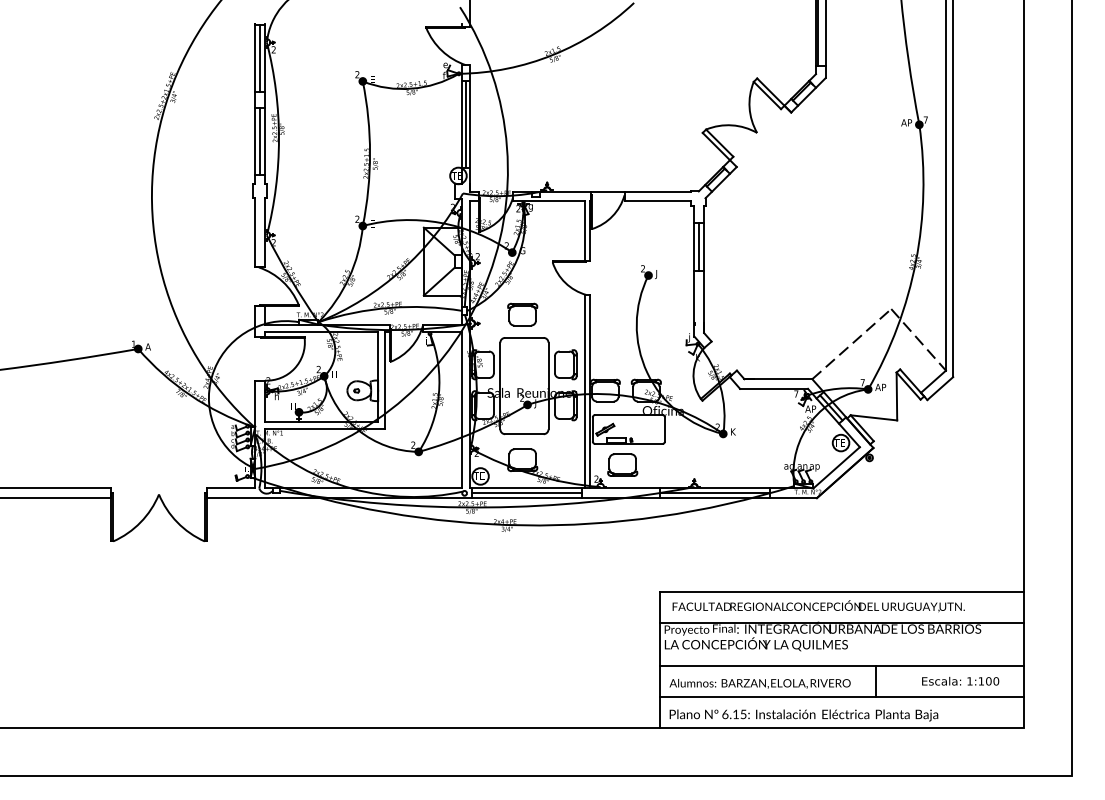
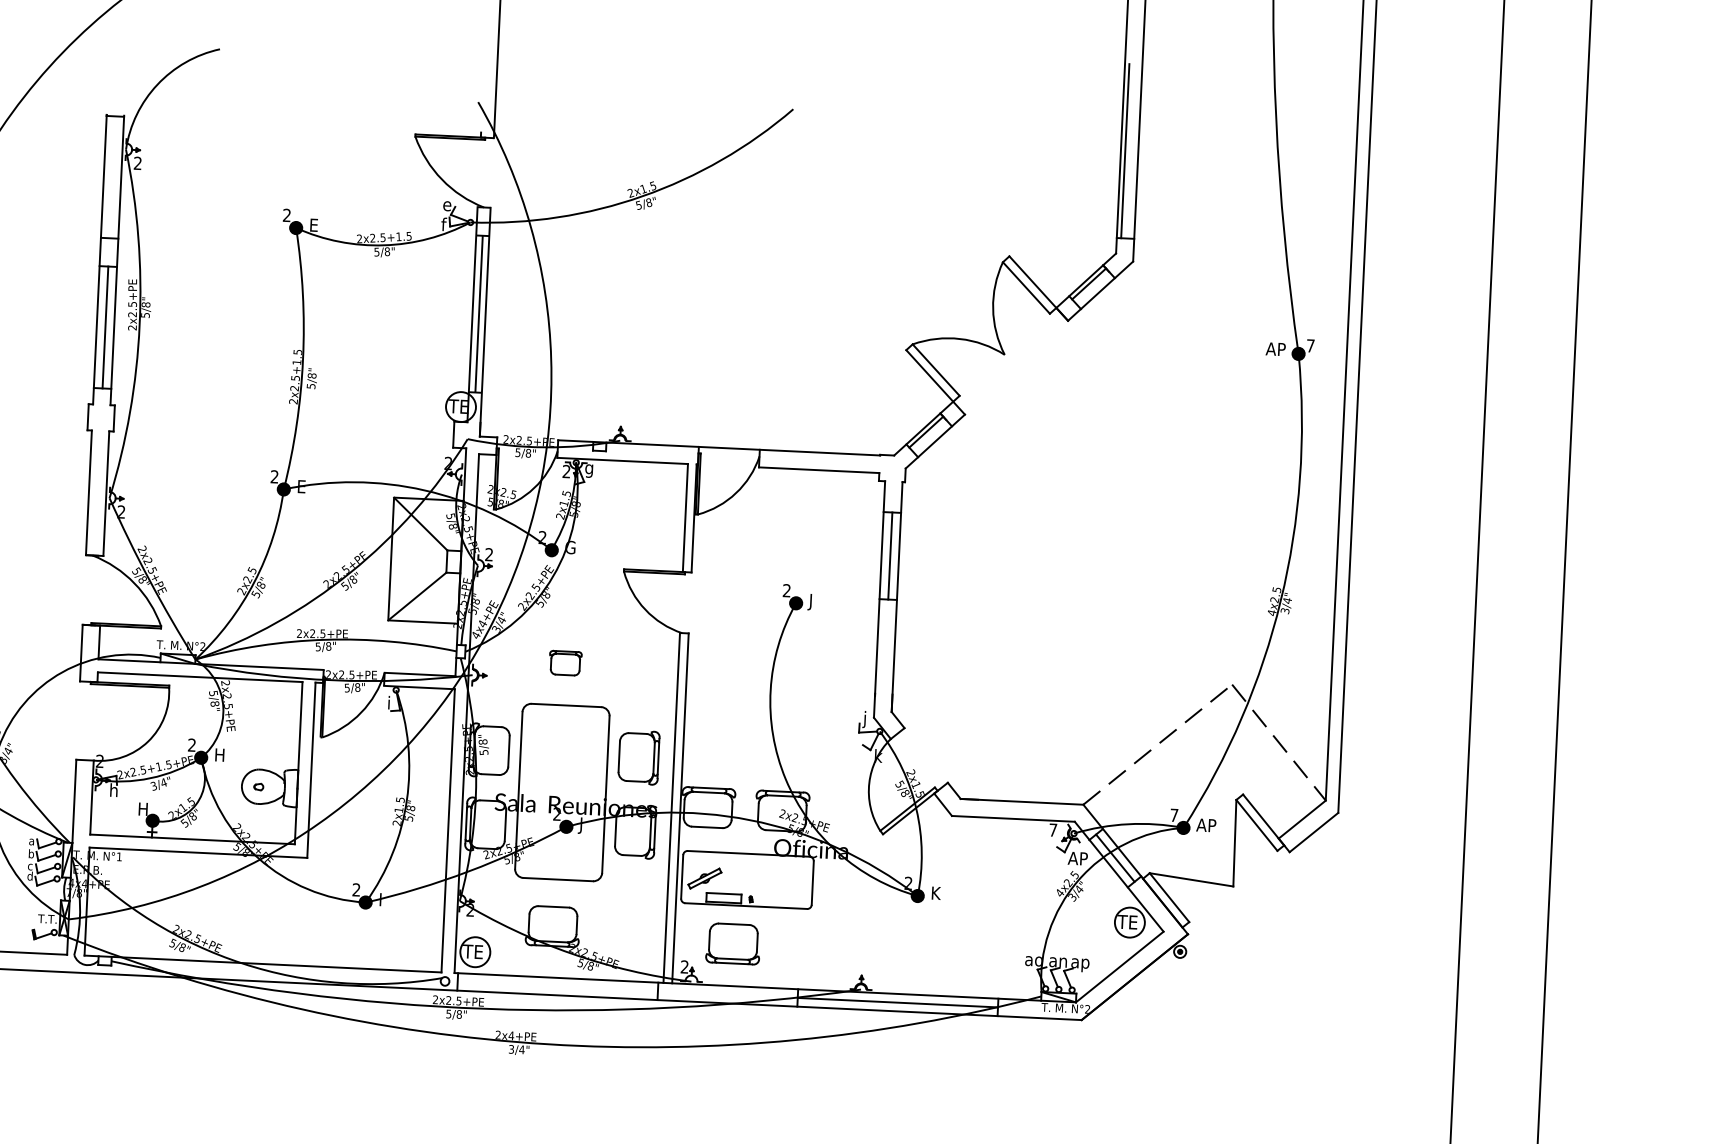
line: (260, 57) -> (113, 176), removed
part: (522, 314) -> (564, 663), size x0.6
line: (526, 493) -> (556, 986), removed

